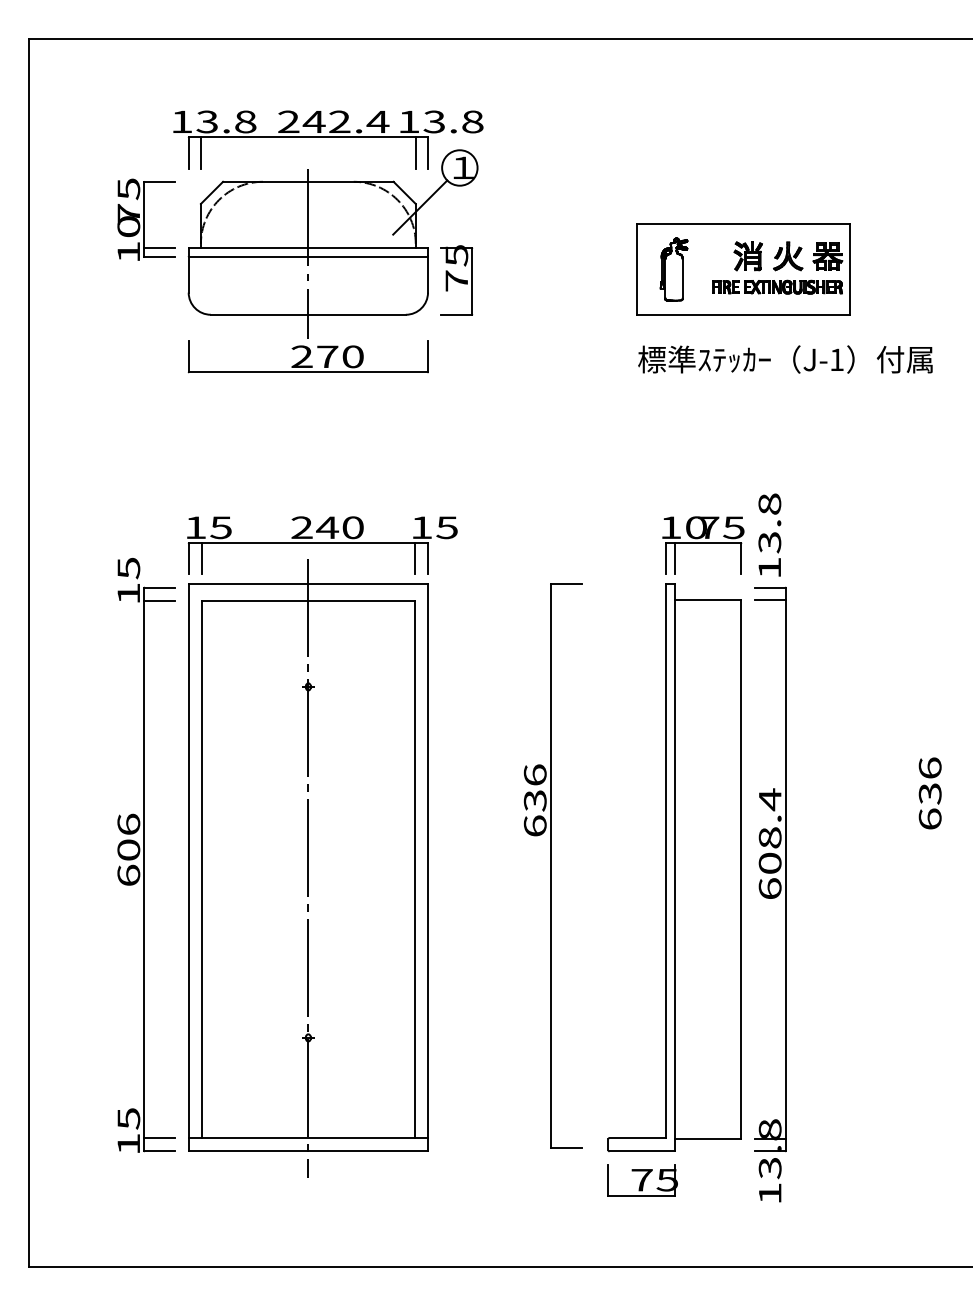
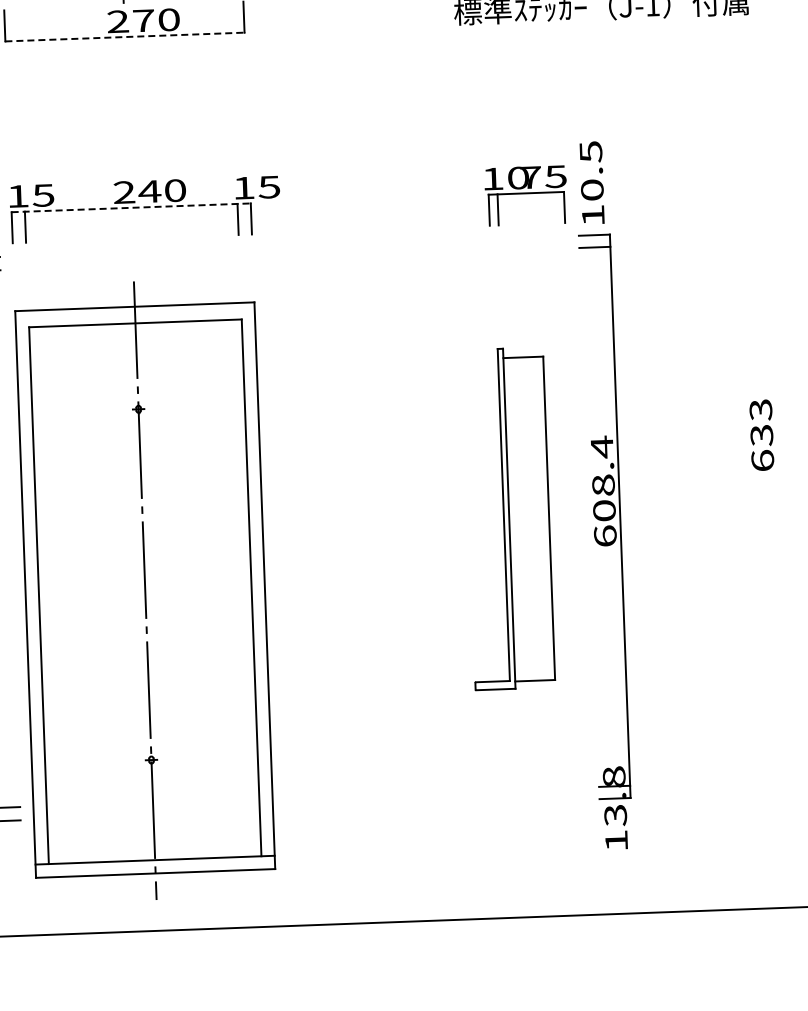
line: (308, 372) -> (125, 37), solid -> dashed
text: (769, 523) -> (591, 171), 13.8 -> 10.5
line: (308, 543) -> (131, 208), solid -> dashed
text: (929, 768) -> (760, 410), 636 -> 633
part: (552, 865) -> (387, 520), removed
part: (674, 867) -> (509, 518), size x0.6
part: (308, 868) -> (145, 590), moved
part: (642, 1180) -> (488, 832), removed

